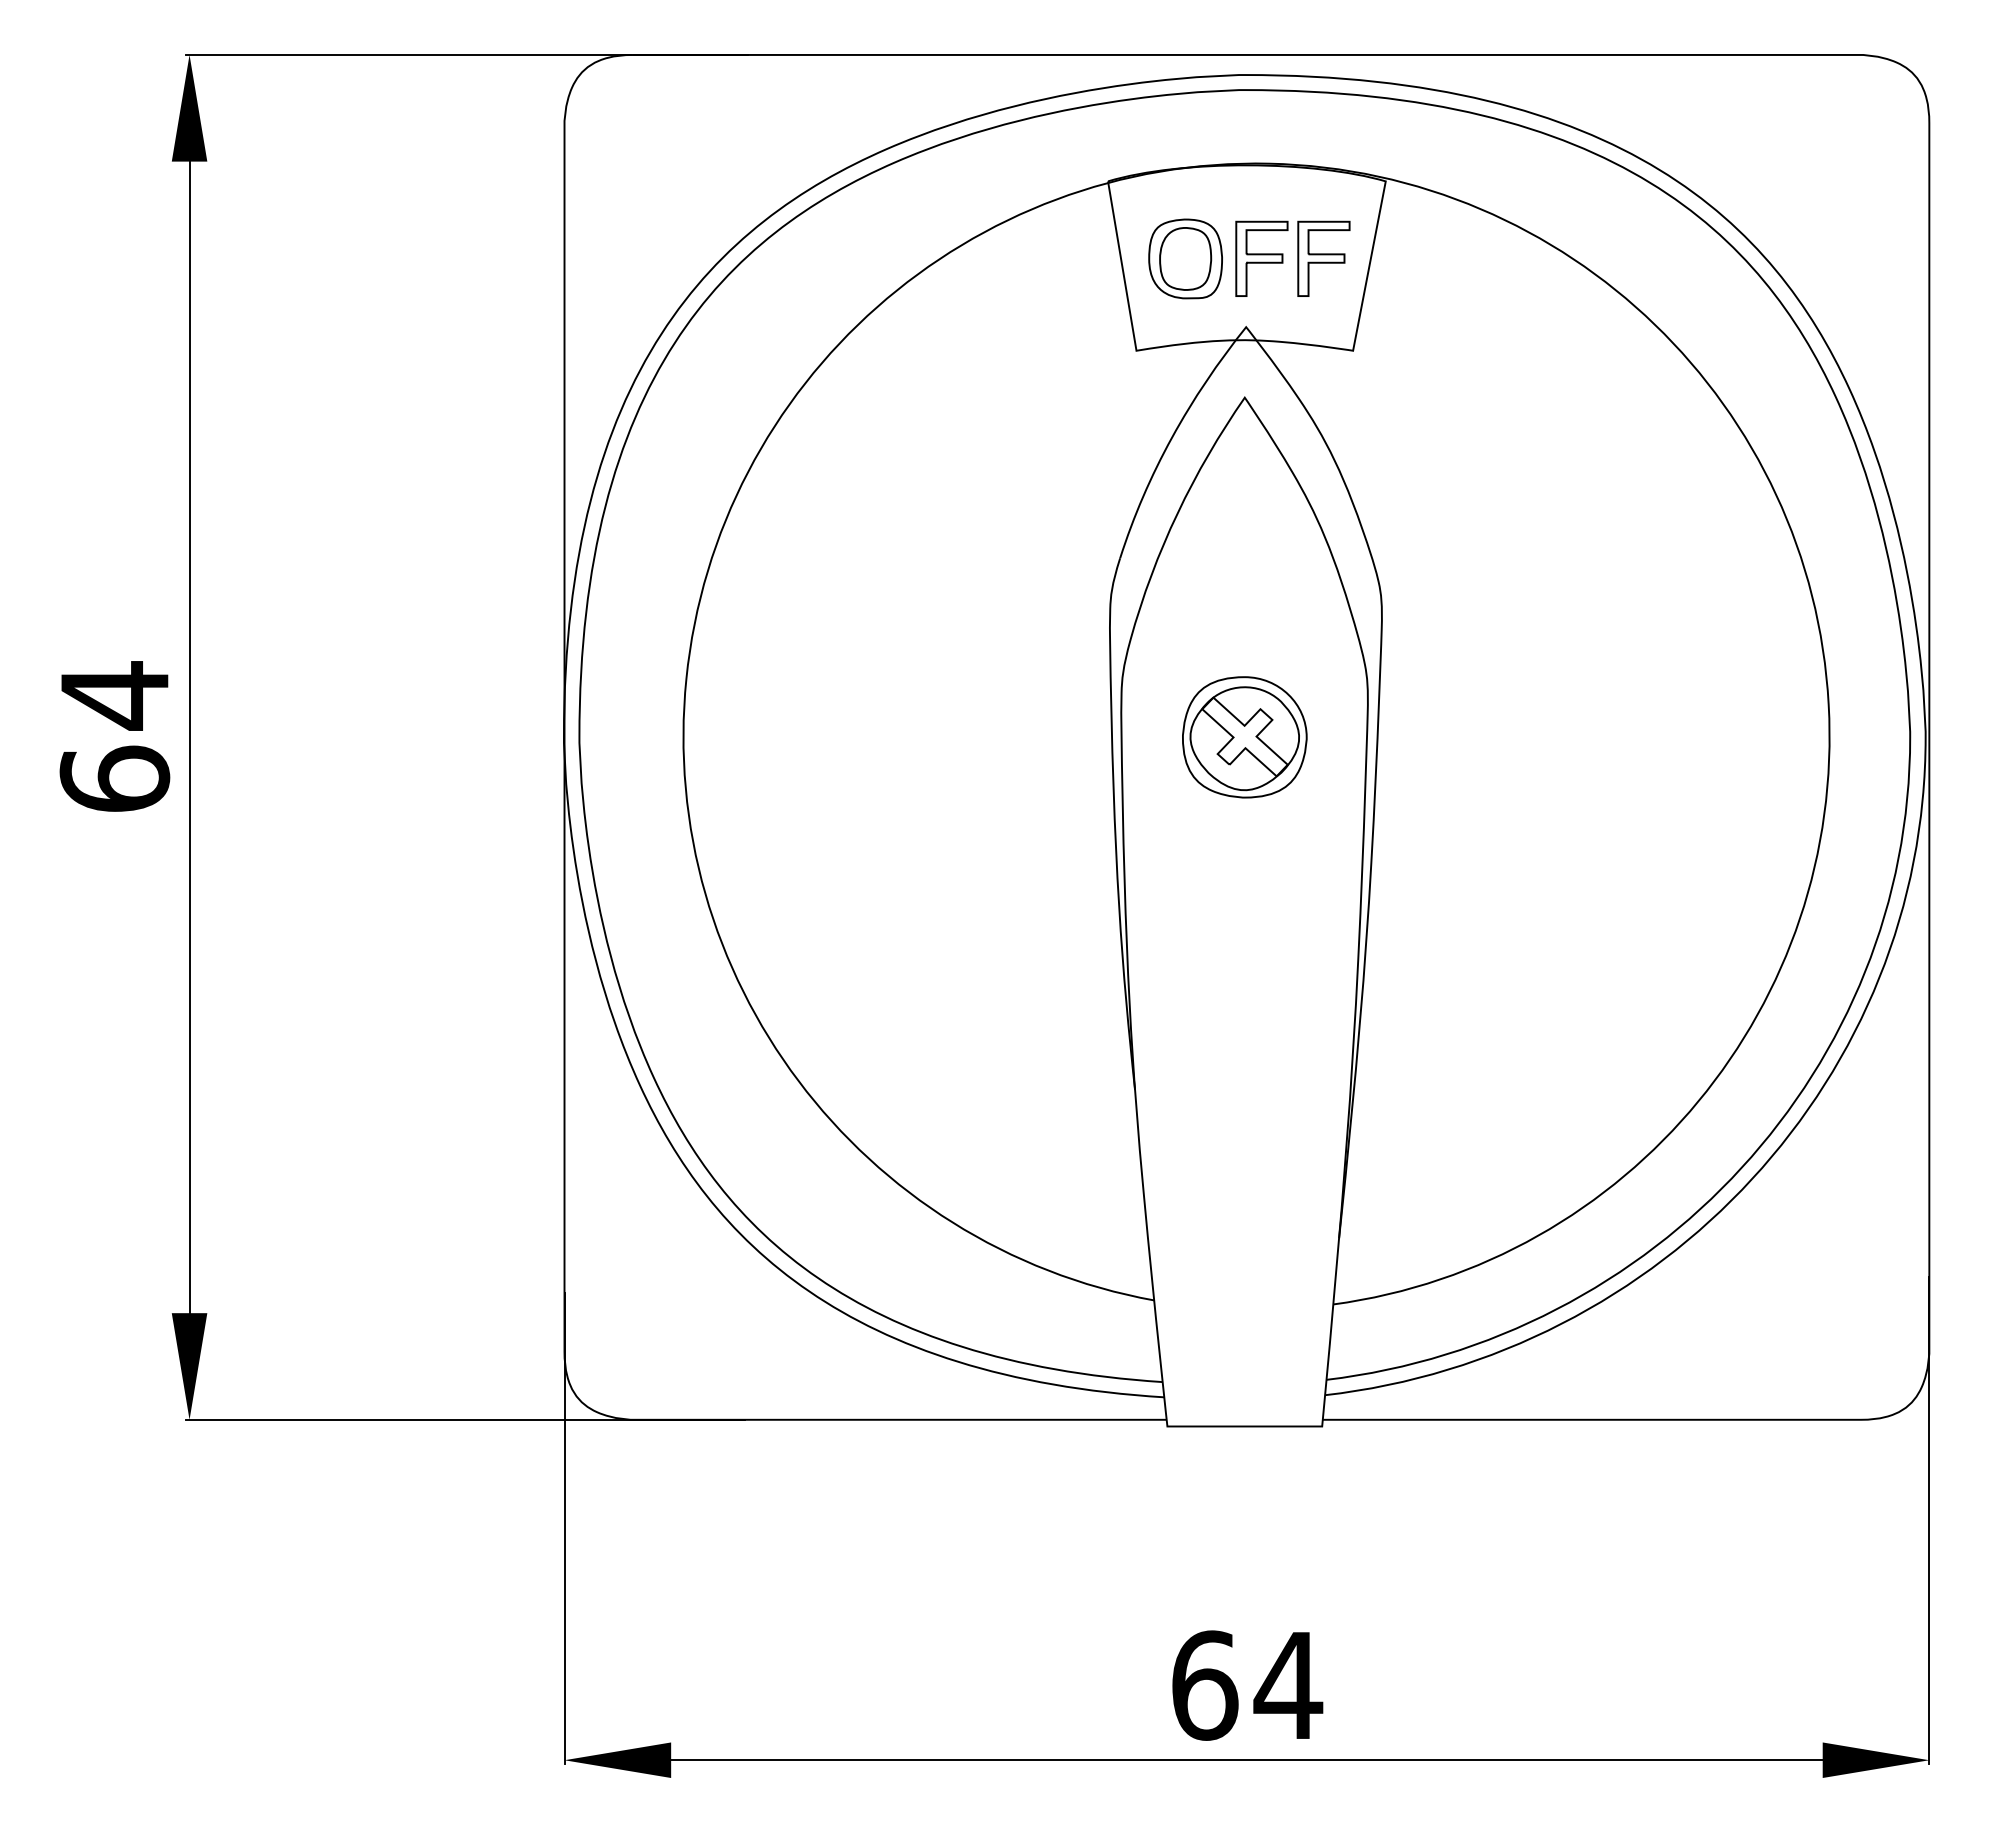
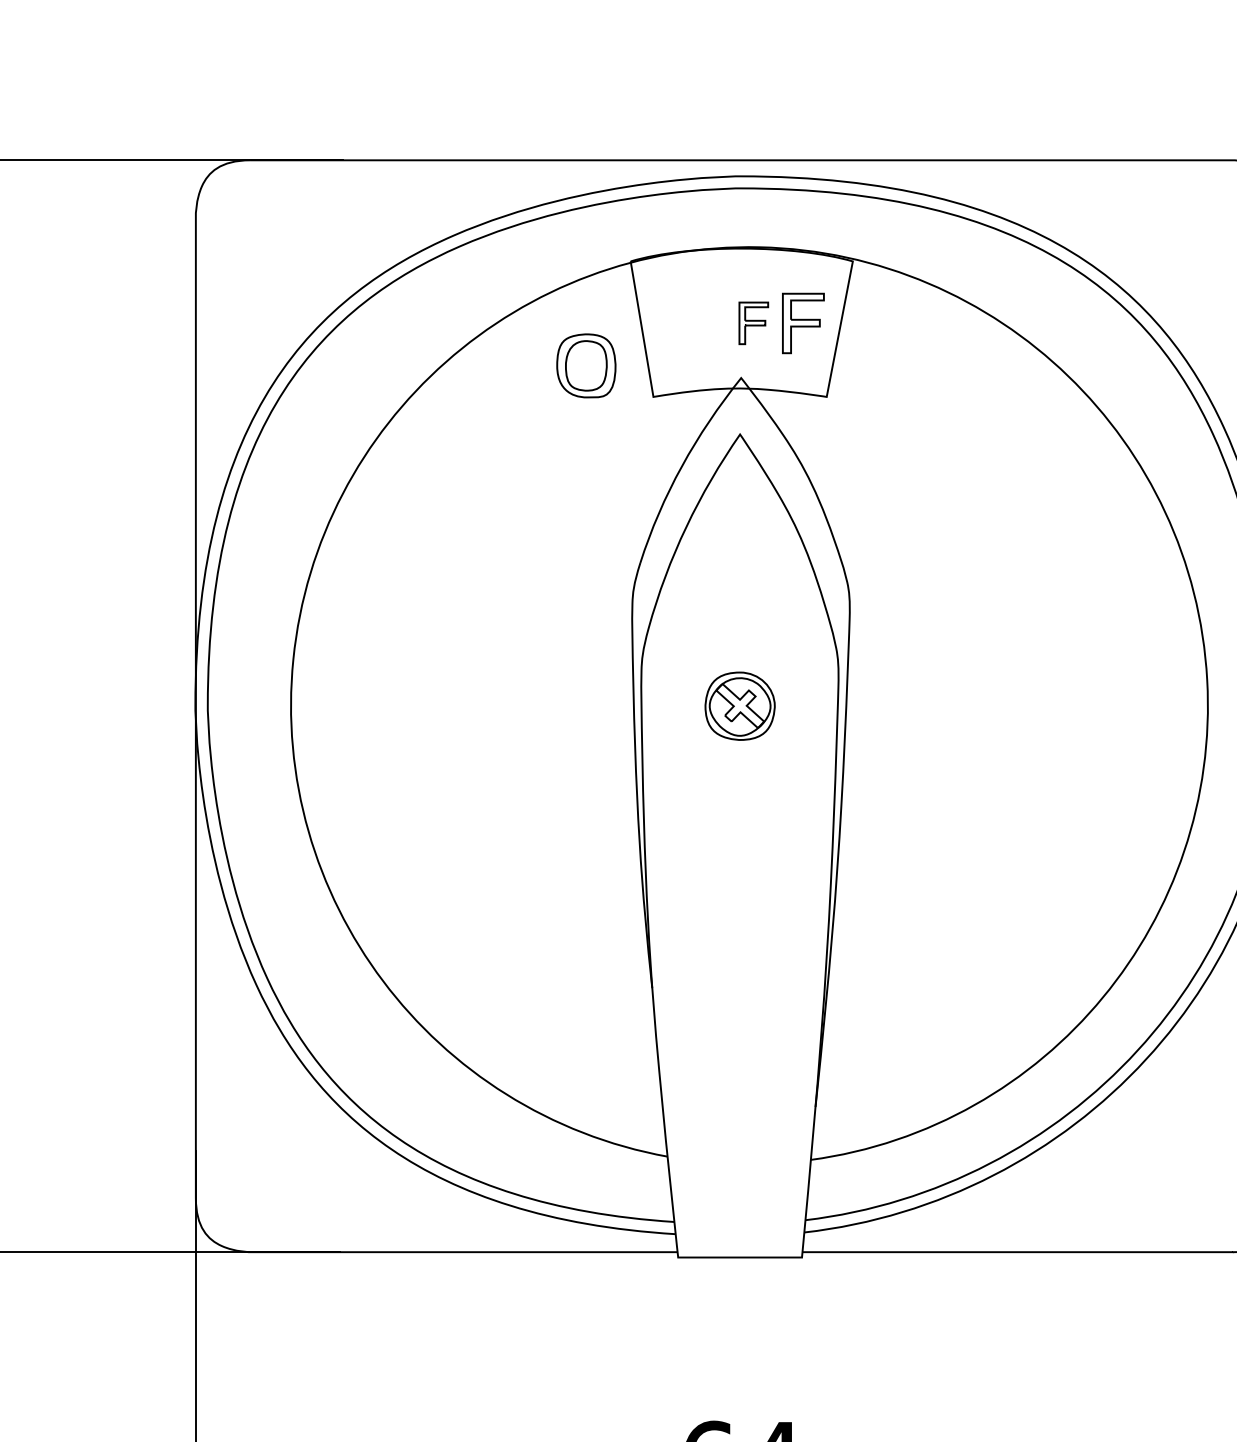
part: (1185, 258) -> (586, 365), moved
part: (1261, 258) -> (753, 323), size x0.7
part: (1244, 737) -> (739, 706), size x0.7

